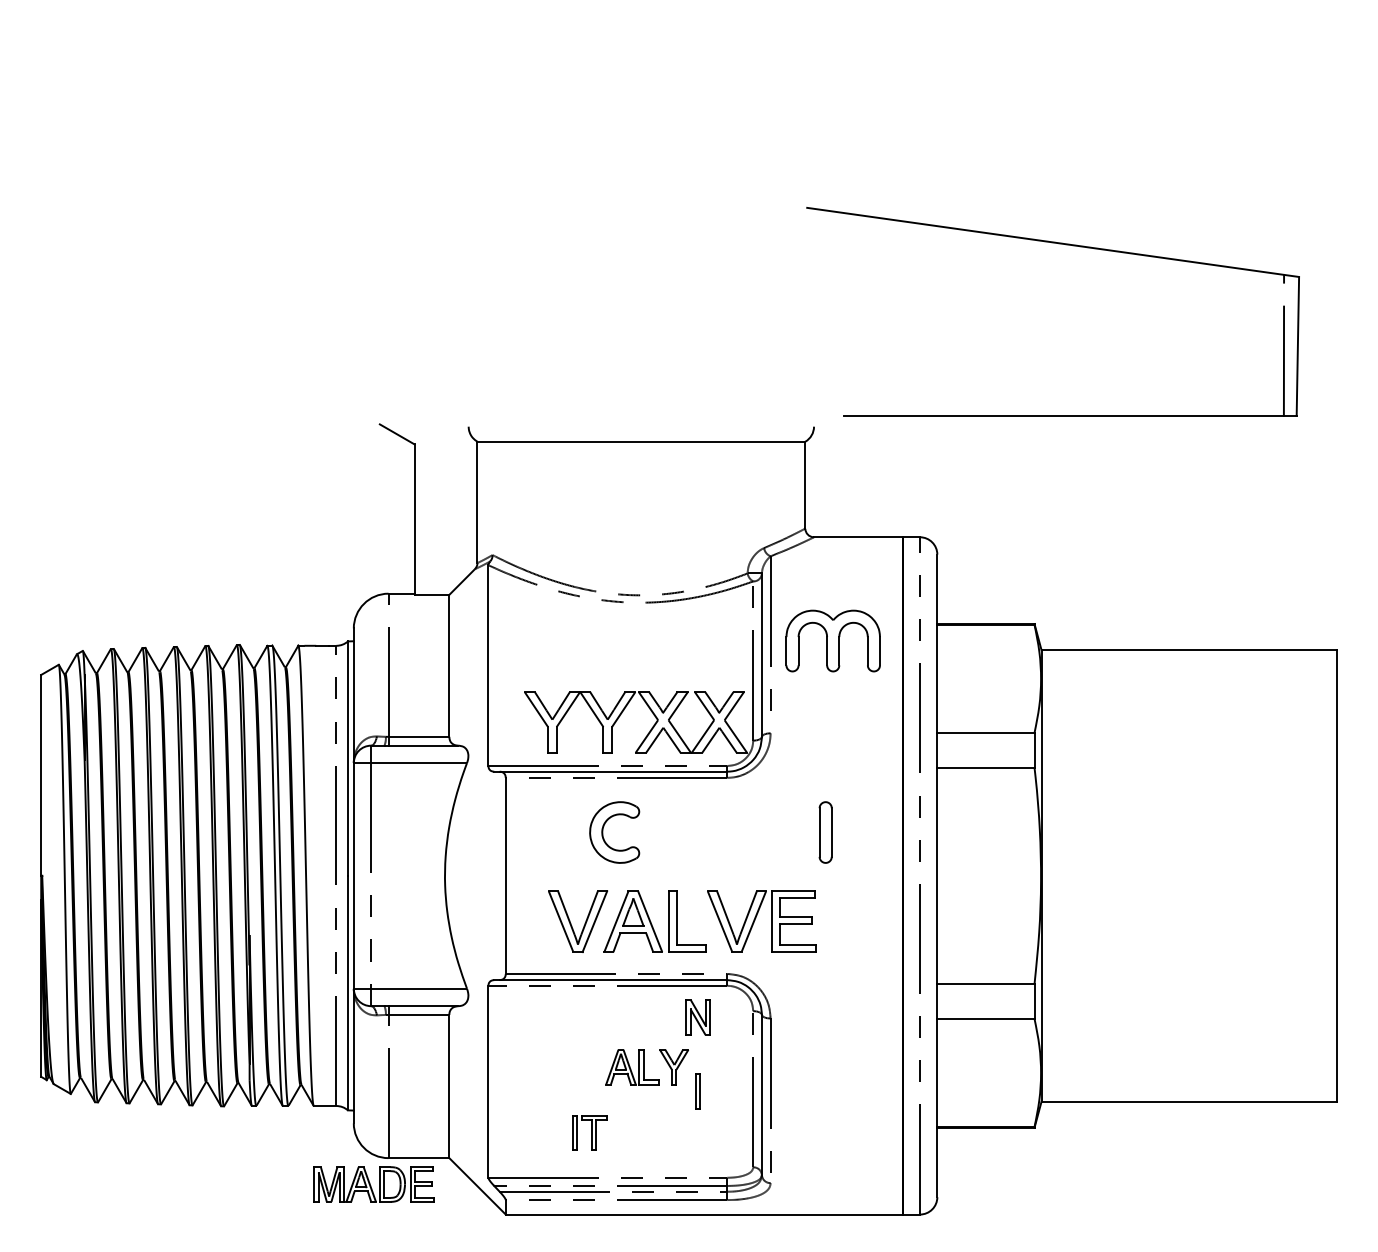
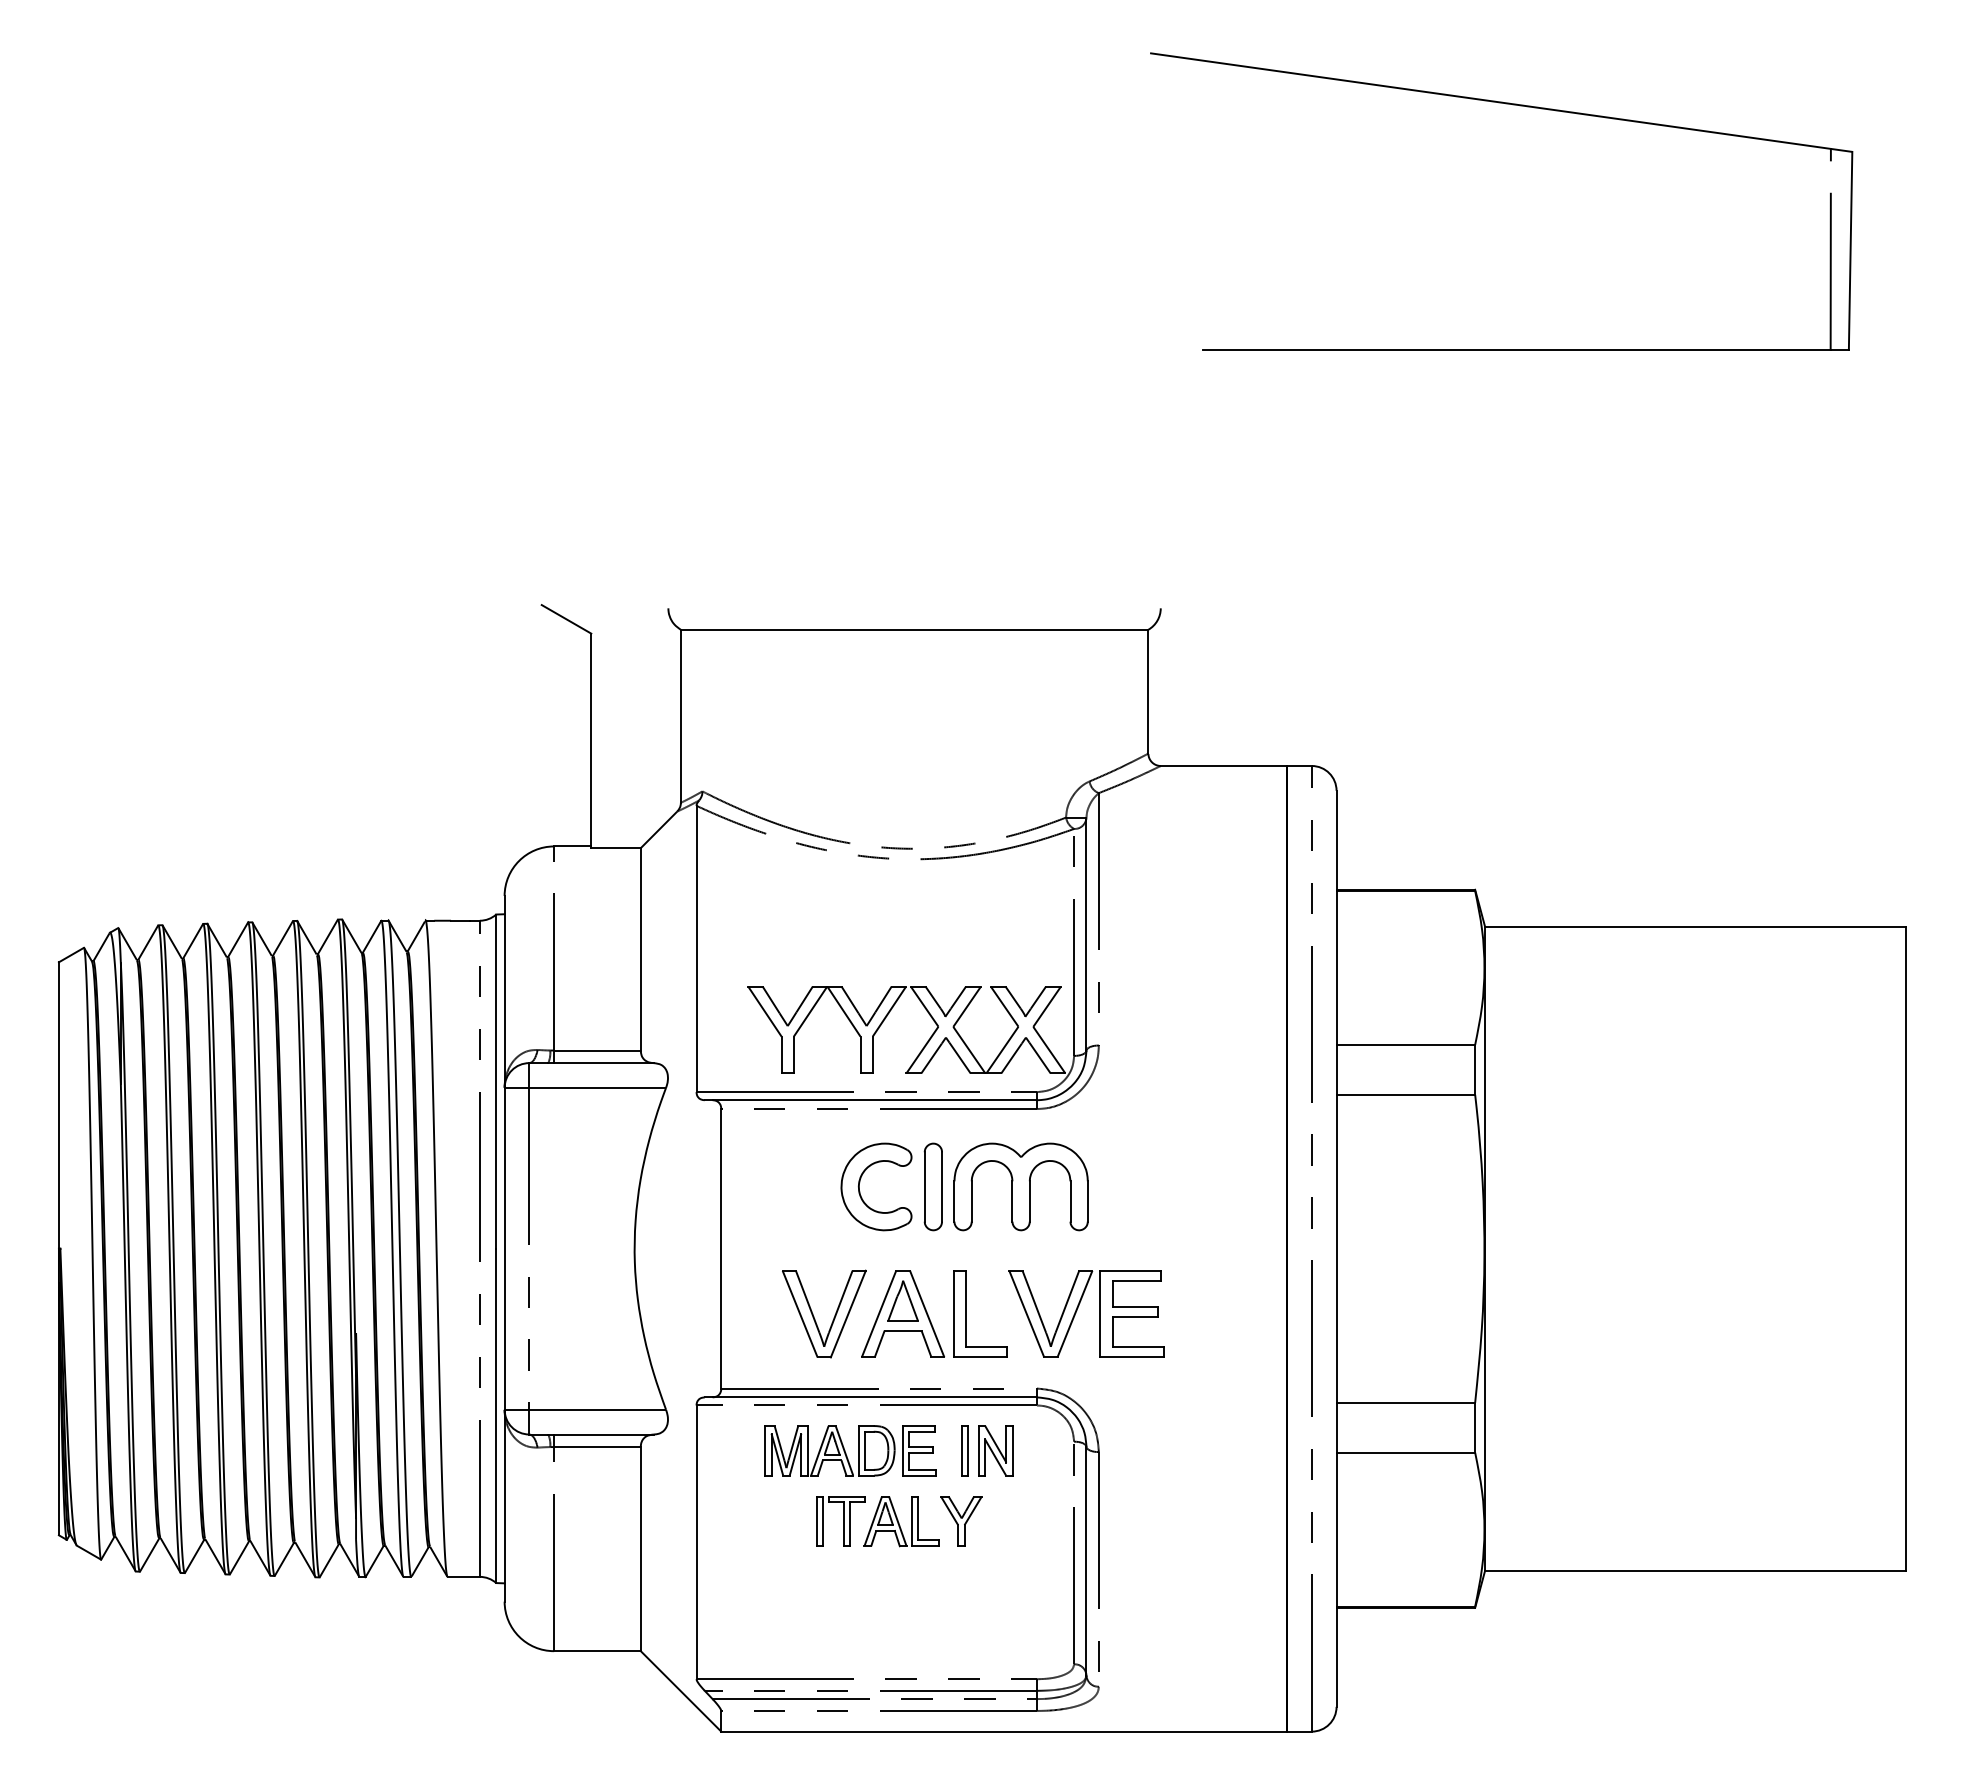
part: (1060, 244) -> (1512, 105), moved
part: (832, 640) -> (1020, 1186), moved
part: (825, 832) -> (932, 1186), moved
part: (697, 1091) -> (964, 1450), moved
part: (589, 1133) -> (840, 1521), moved
part: (374, 1184) -> (850, 1450), moved

